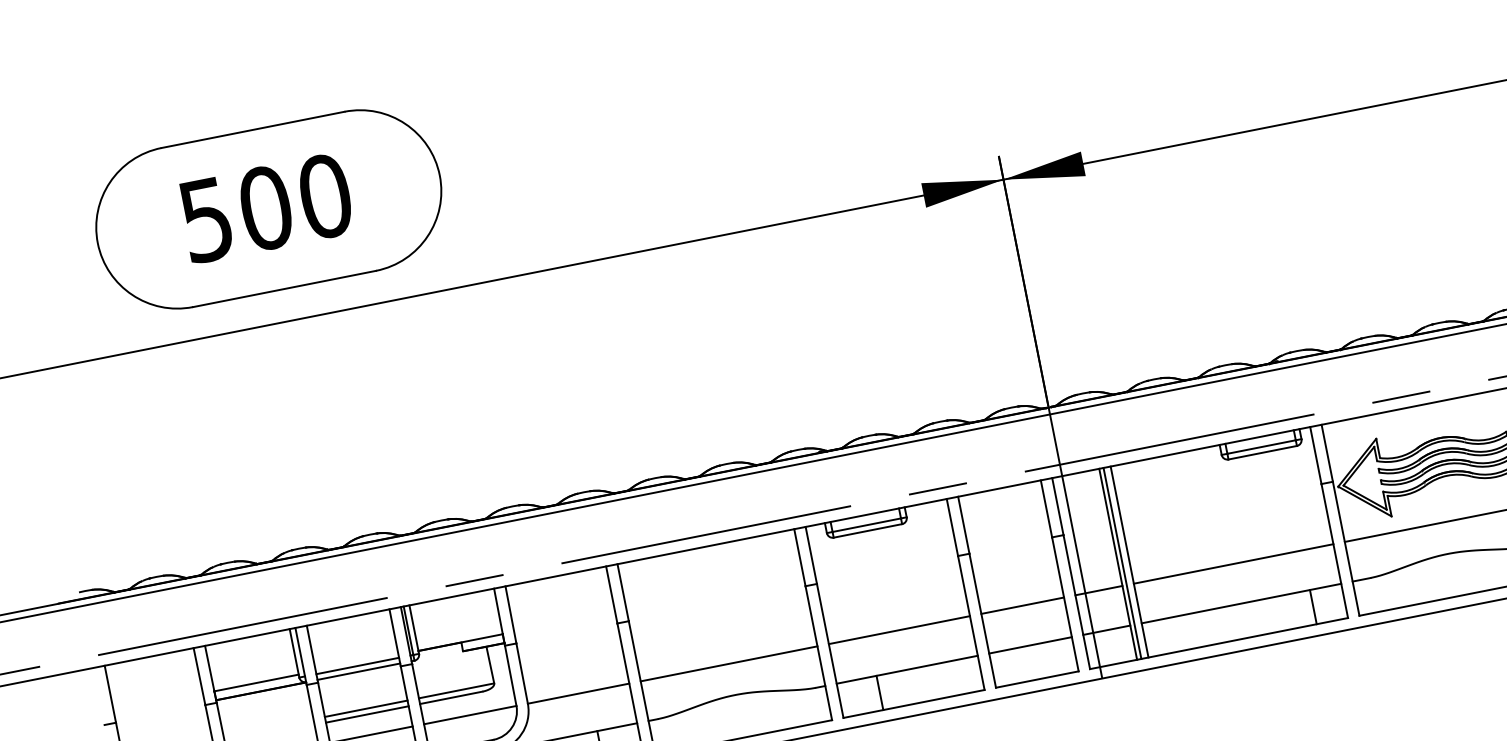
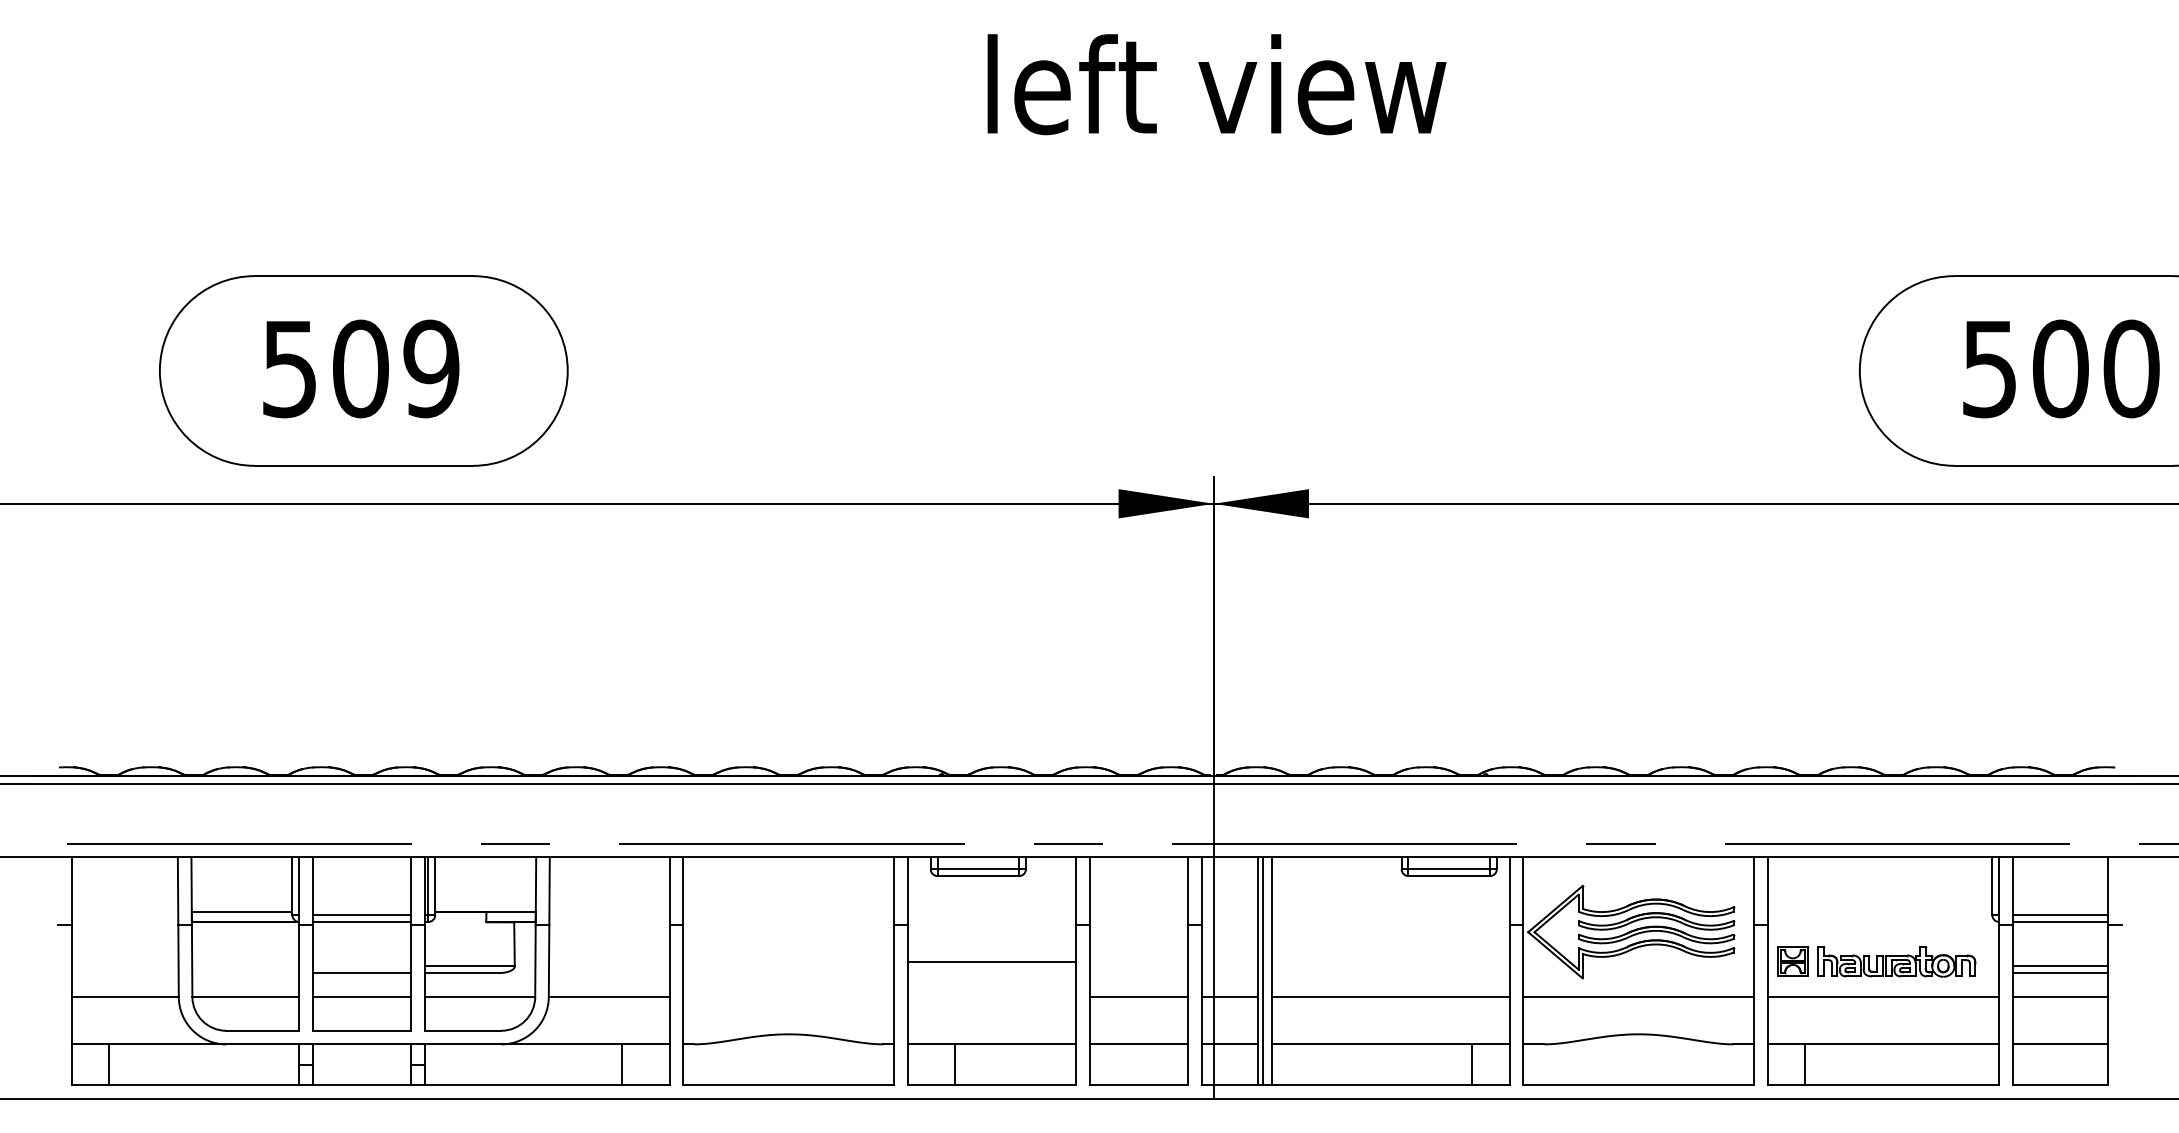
text: (325, 196) -> (431, 368), 500 -> 509
line: (899, 630) -> (991, 962), moved
line: (728, 664) -> (788, 997), removed
line: (365, 709) -> (361, 966), removed

